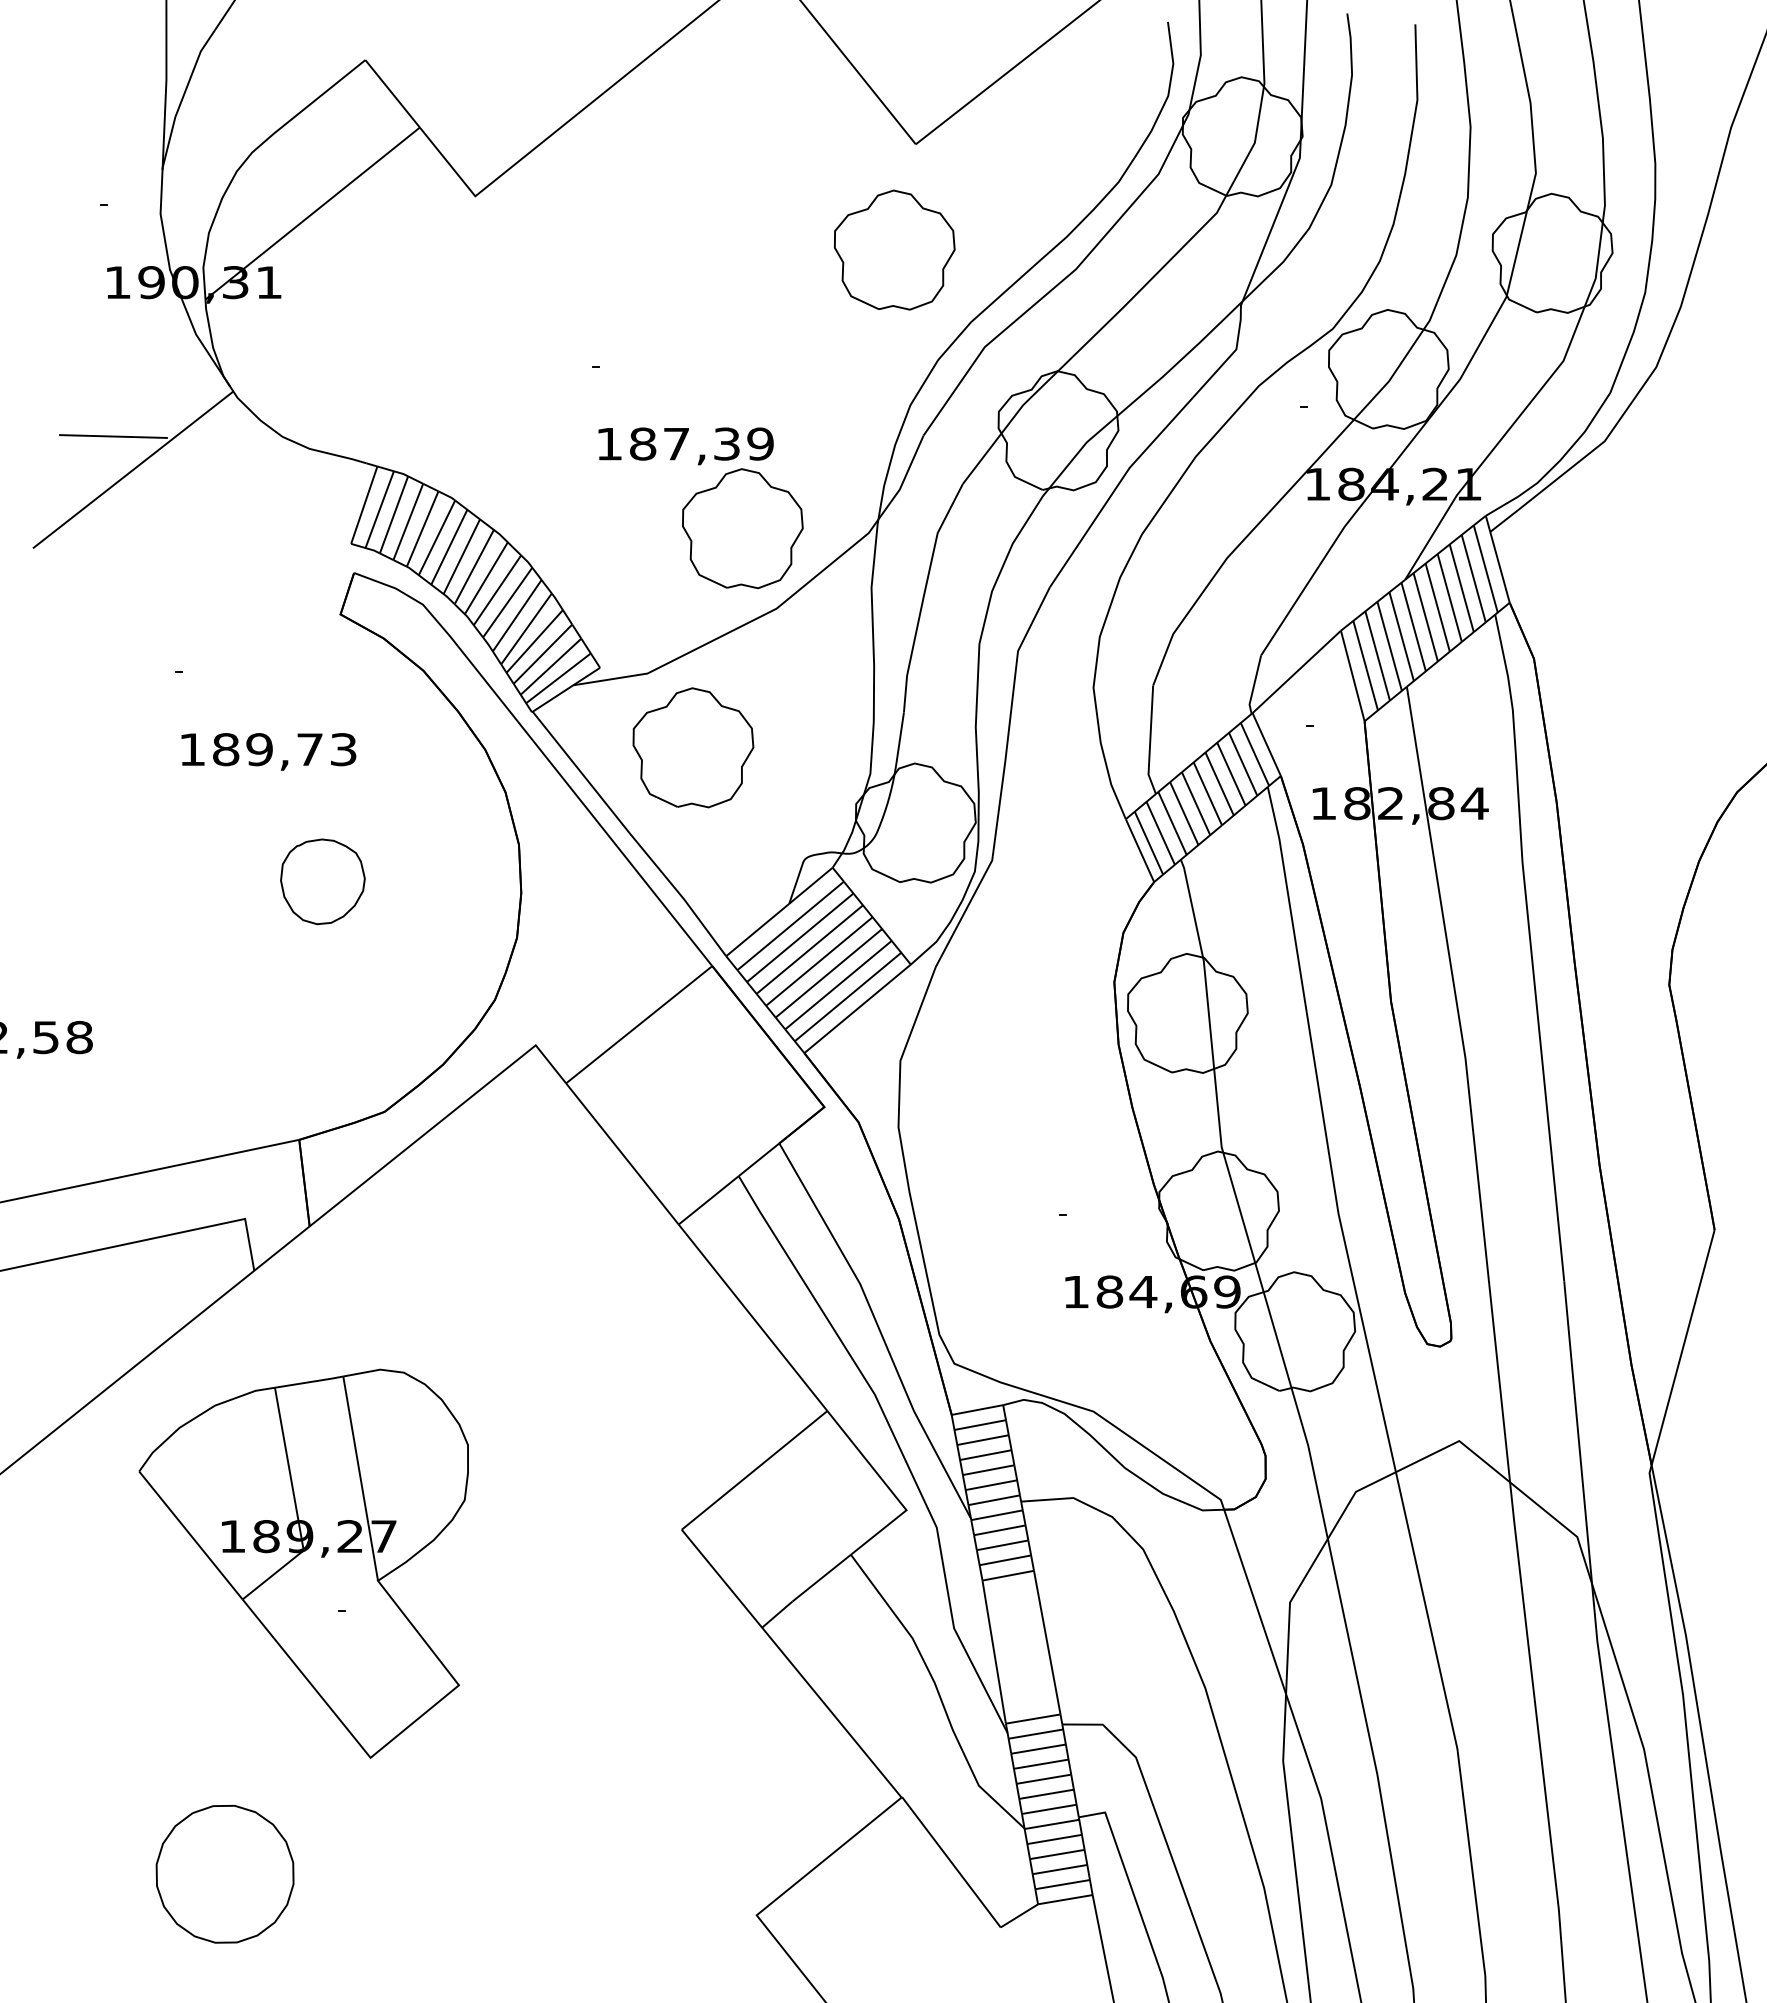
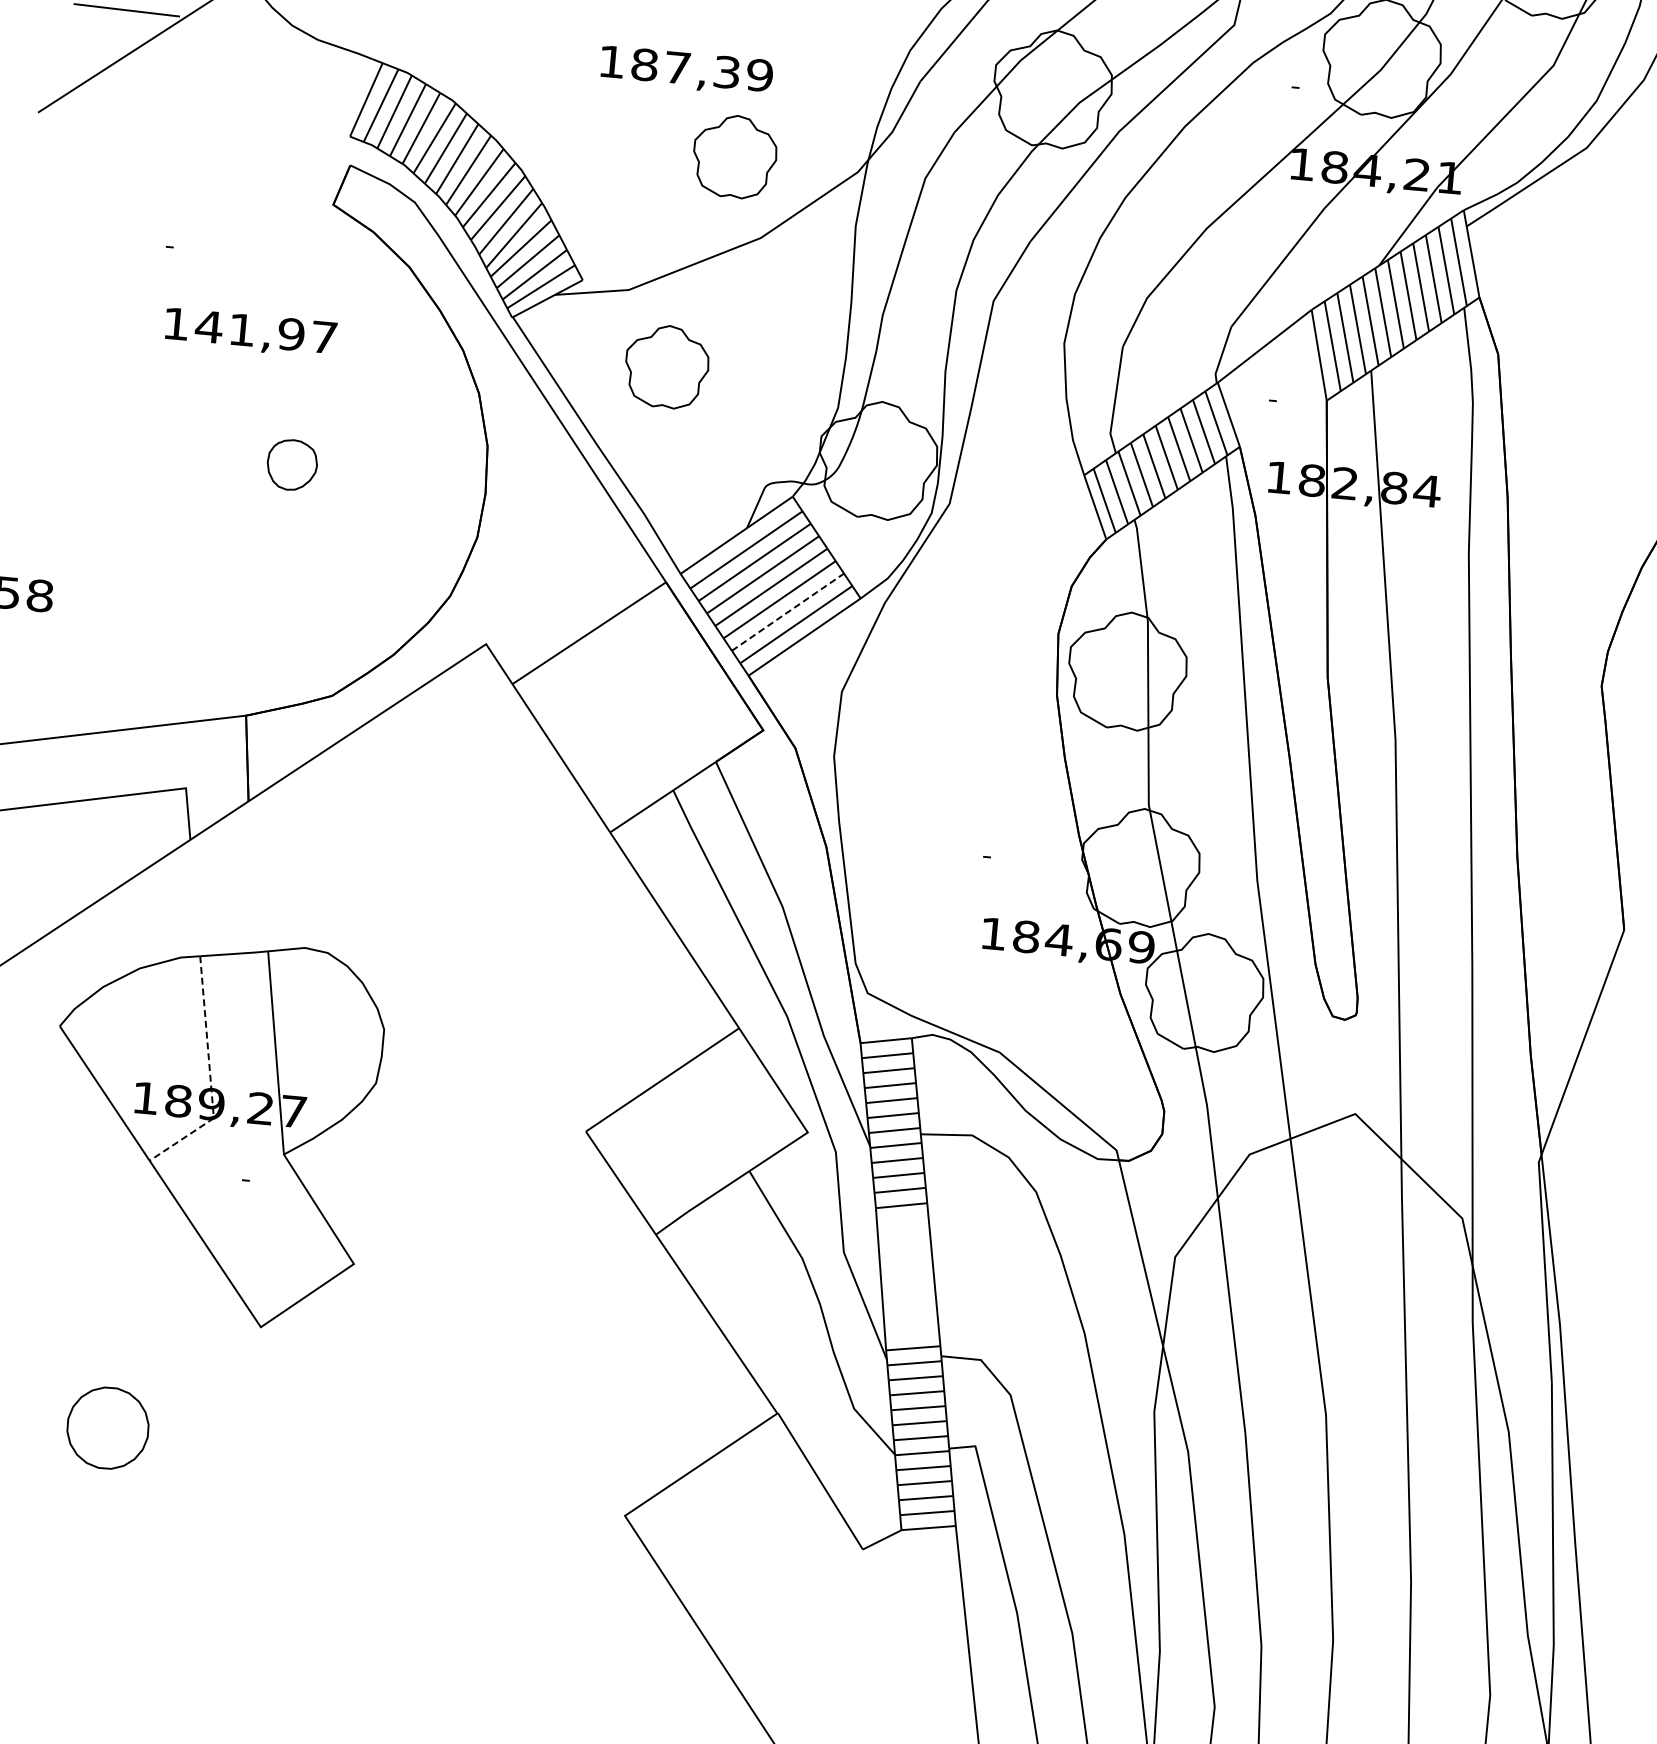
part: (742, 528) -> (734, 156), size x0.7
part: (693, 747) -> (667, 366), size x0.7
text: (284, 749) -> (266, 332), 189,73 -> 141,97
part: (322, 881) -> (291, 464), size x0.6
line: (838, 984) -> (788, 611), solid -> dashed
line: (296, 1508) -> (210, 1076), solid -> dashed
part: (224, 1873) -> (107, 1427), size x0.6

